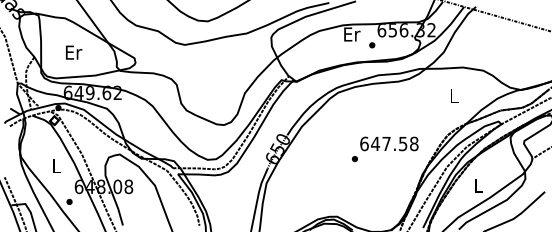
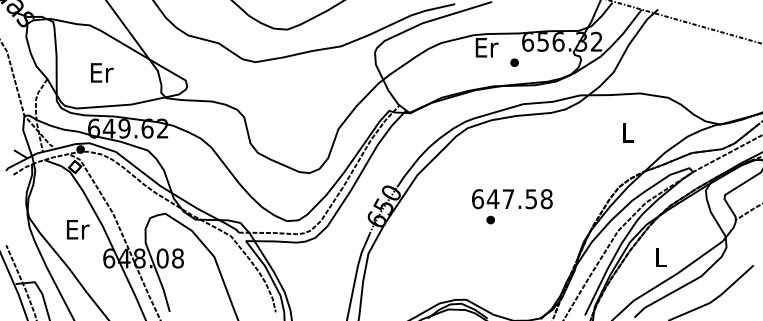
text: (389, 144) -> (512, 199), moved
text: (56, 165) -> (78, 229), L -> Er
part: (69, 202) -> (95, 279), removed

